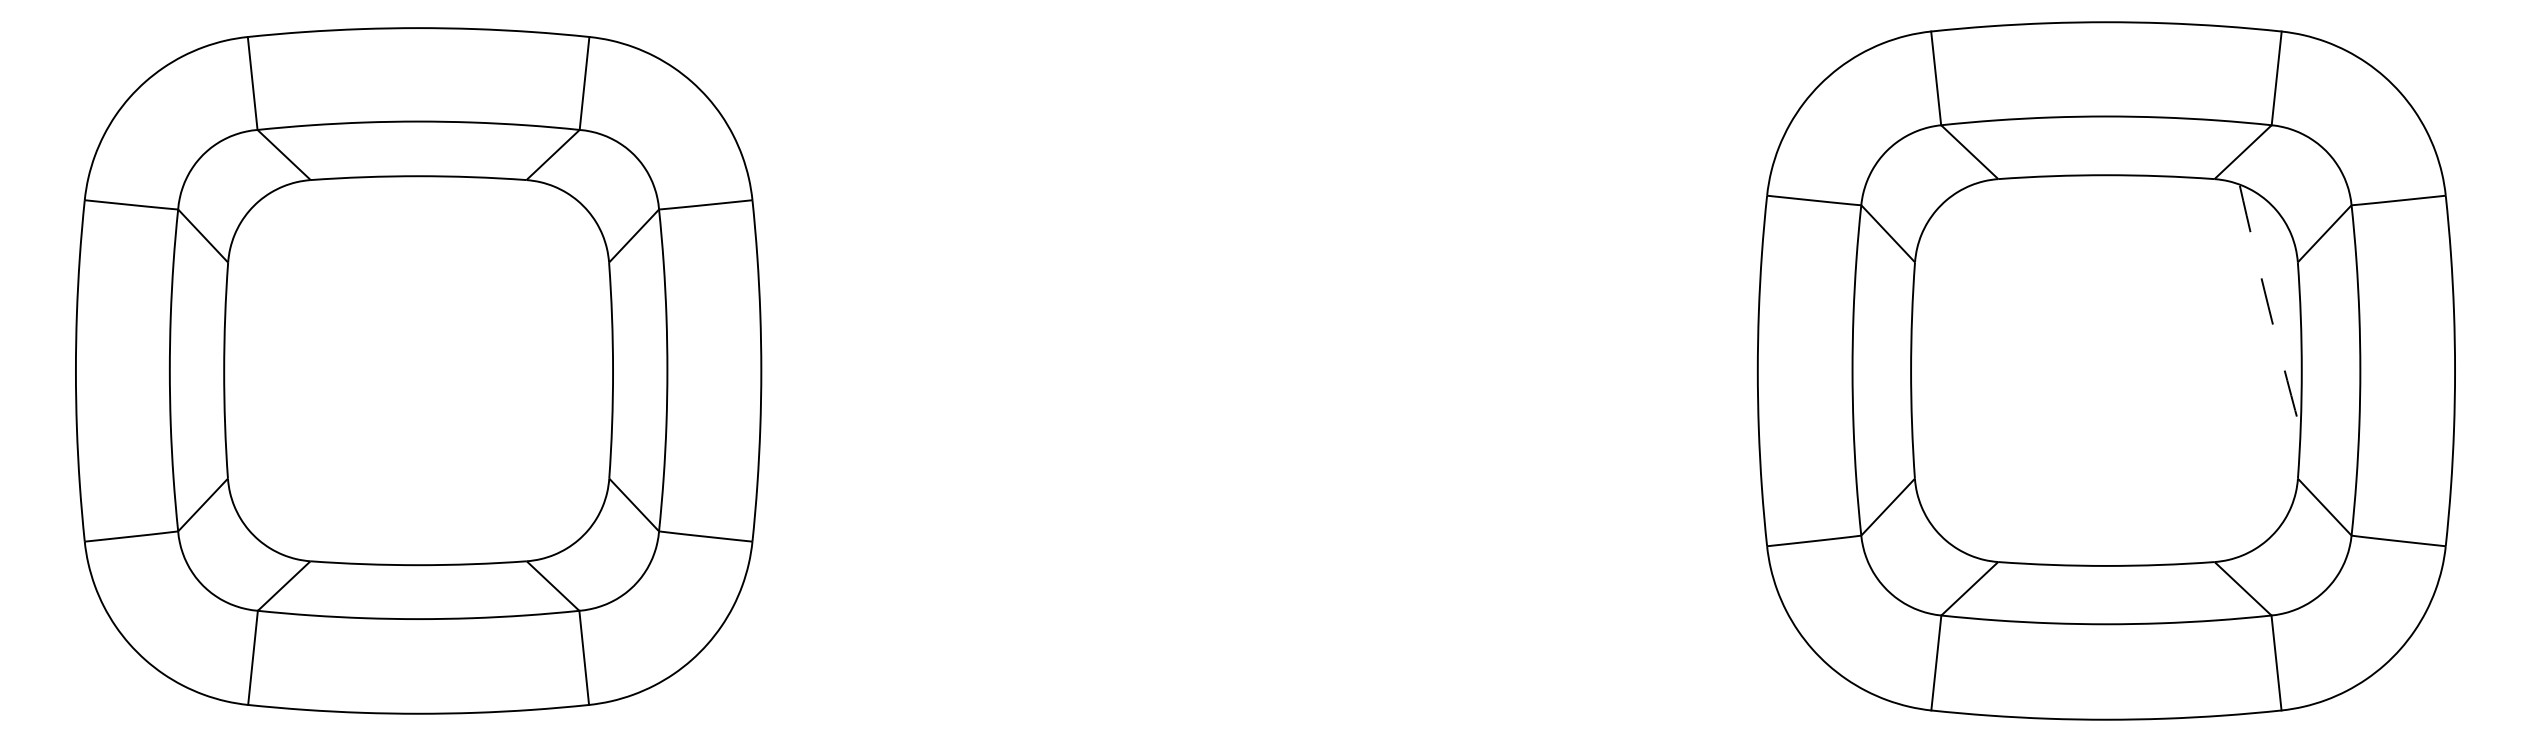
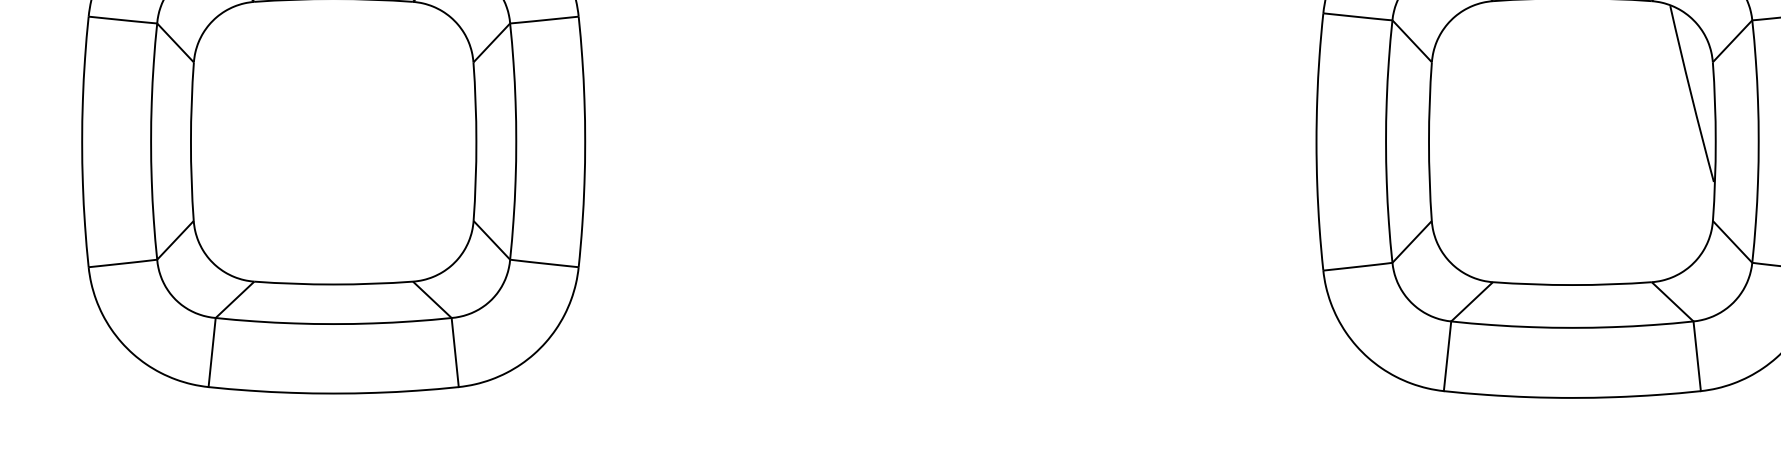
arc: (2268, 305) -> (1691, 93), dashed -> solid

